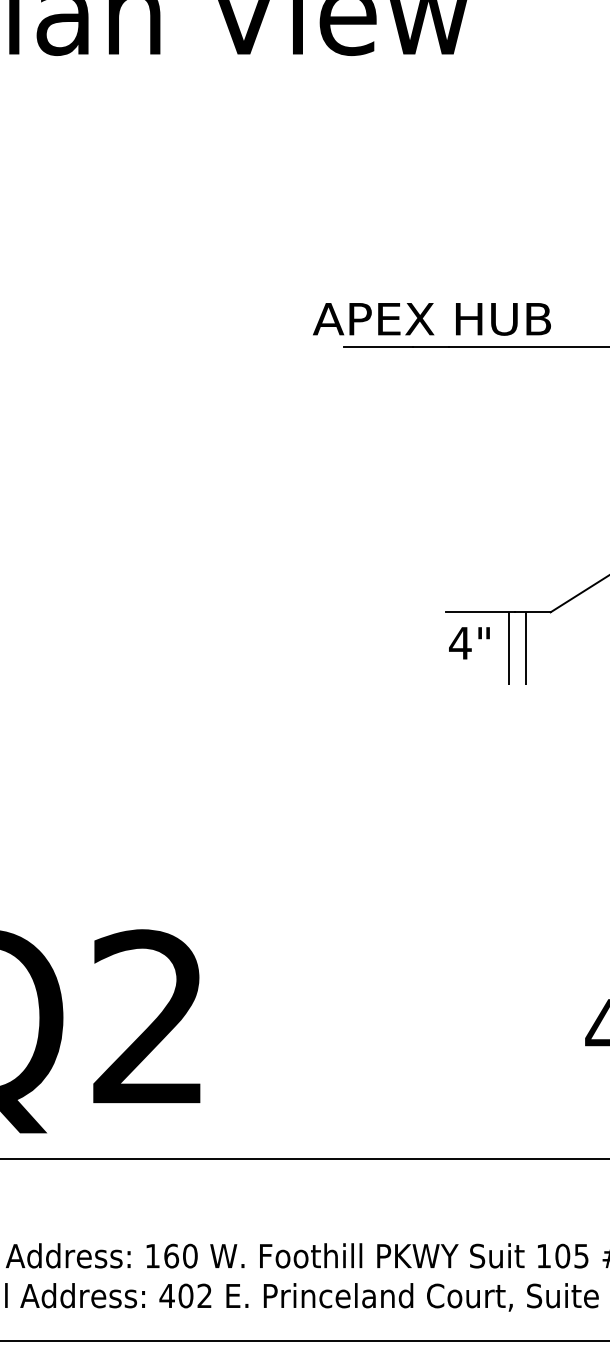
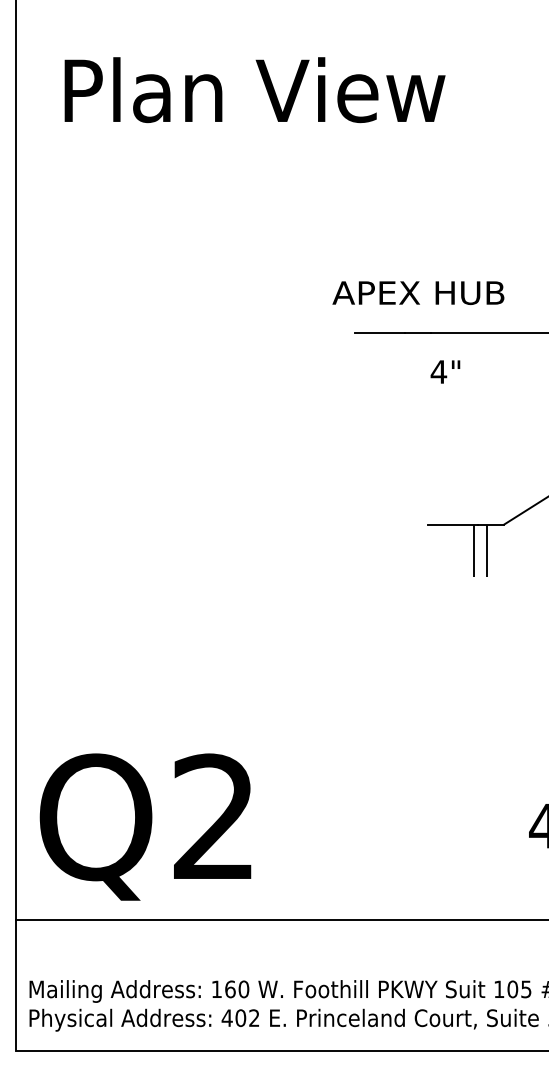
text: (432, 318) -> (418, 292), moved
text: (469, 642) -> (445, 371), moved

